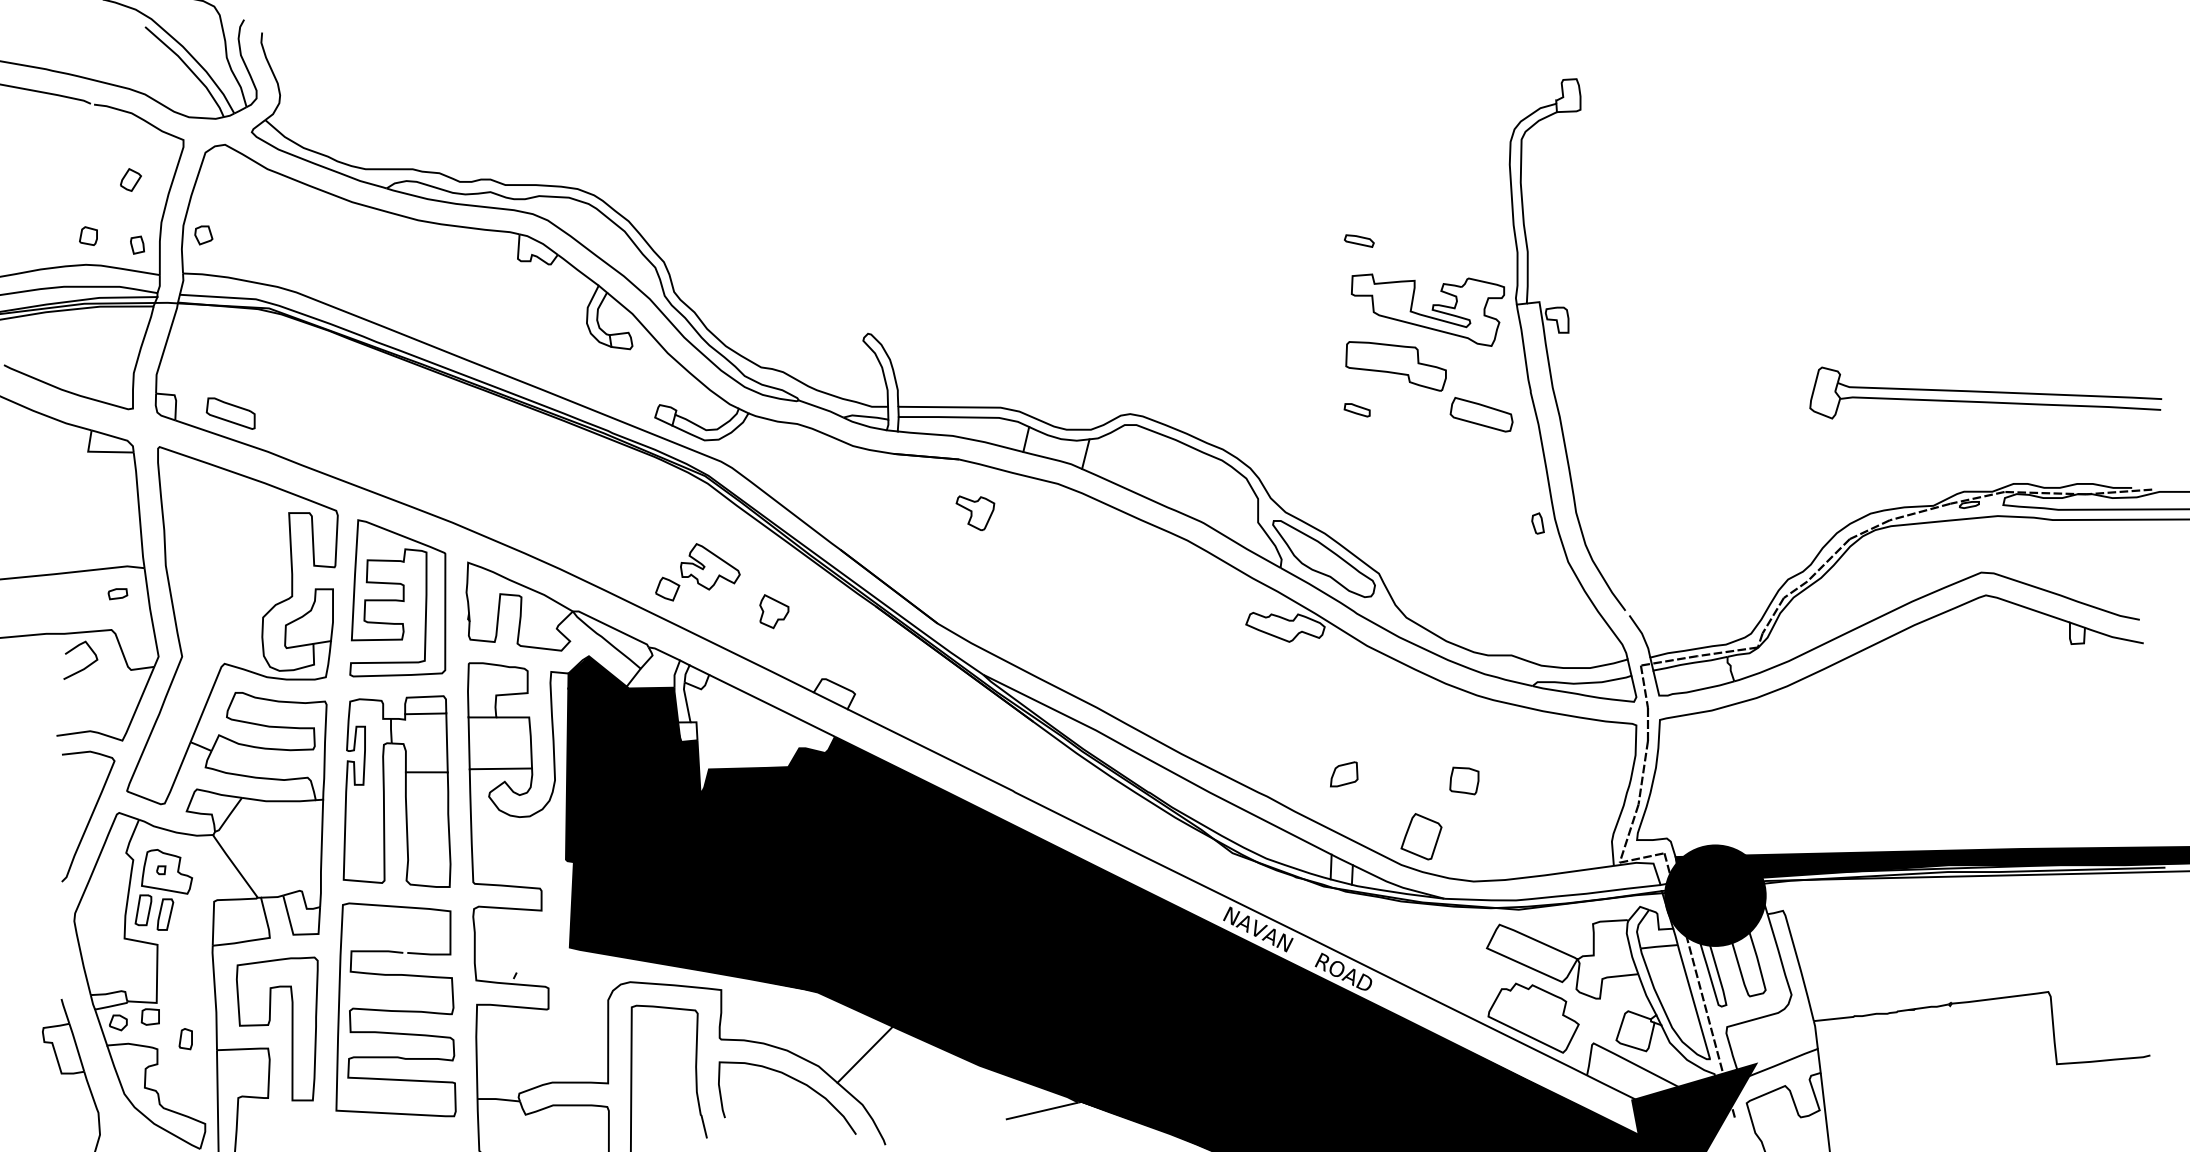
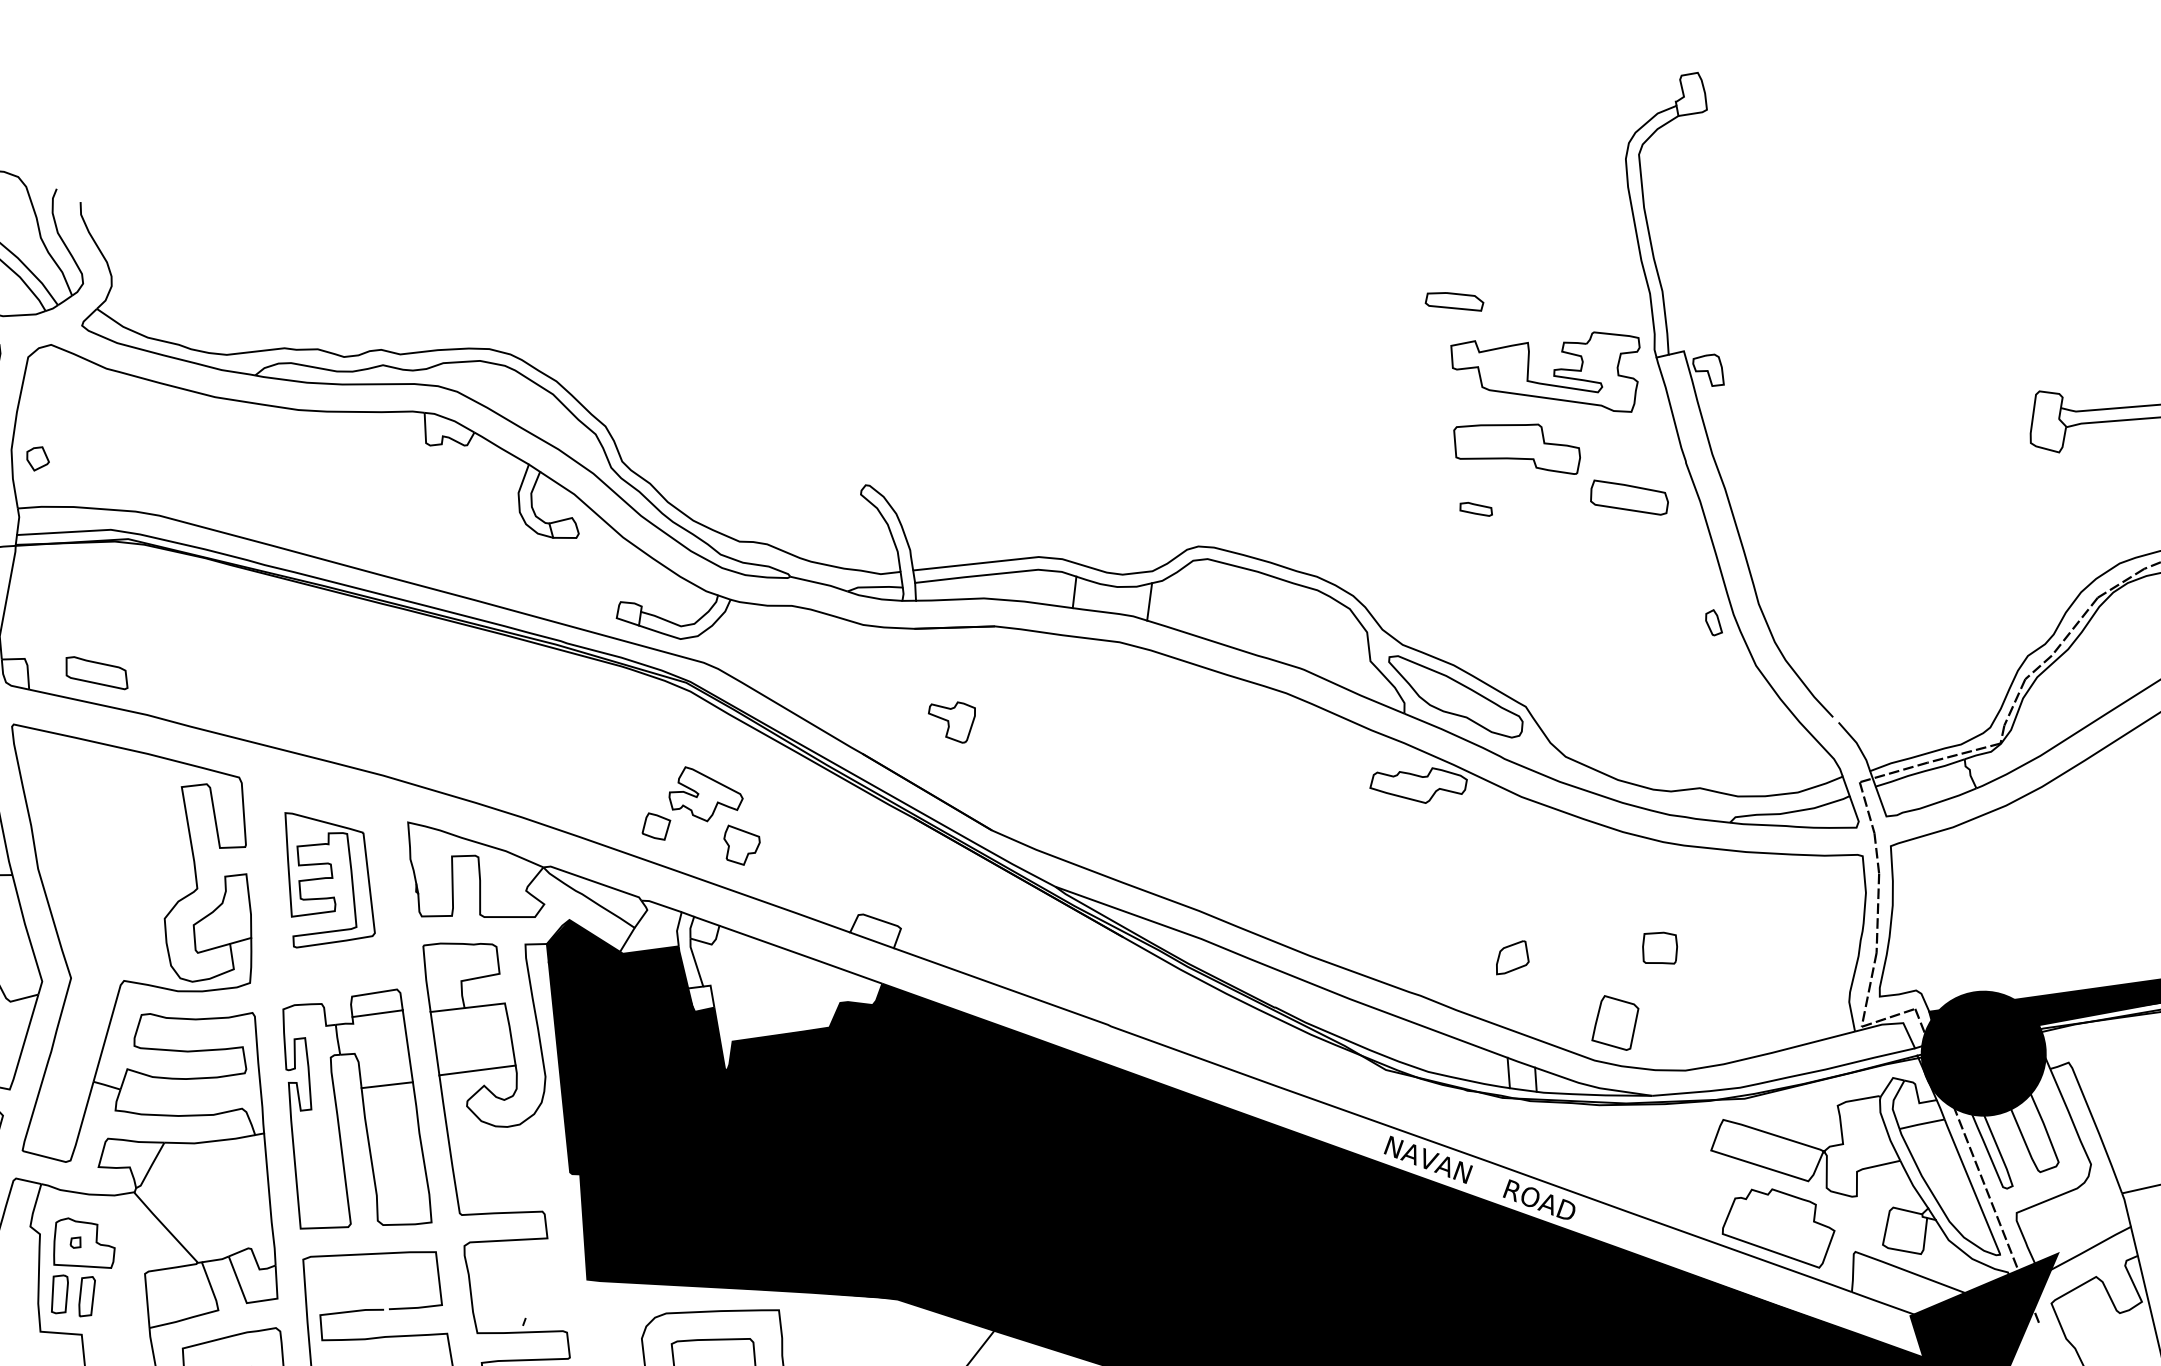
part: (1359, 240) -> (1454, 301), size x1.6
part: (975, 513) -> (953, 723), moved
part: (397, 598) -> (326, 876), size x0.7
part: (774, 611) -> (742, 844), moved

